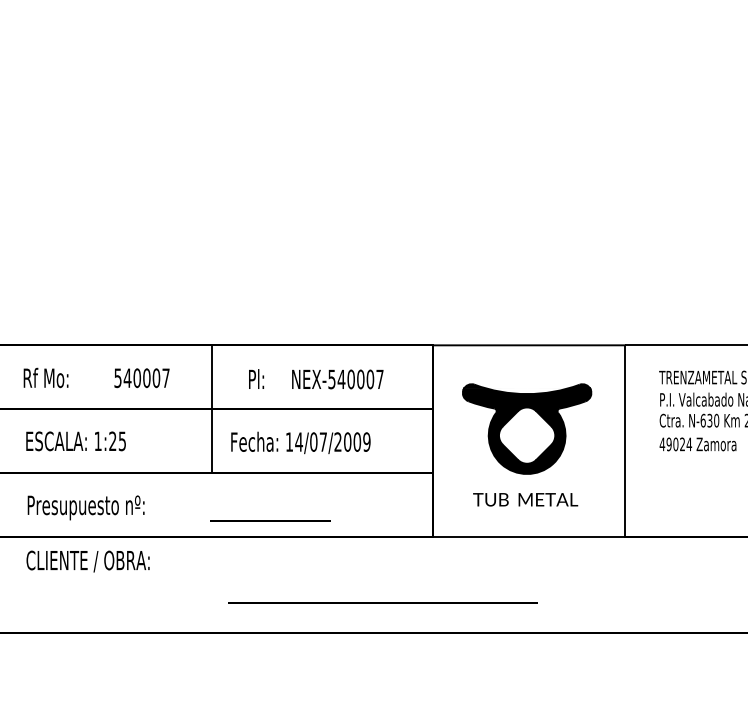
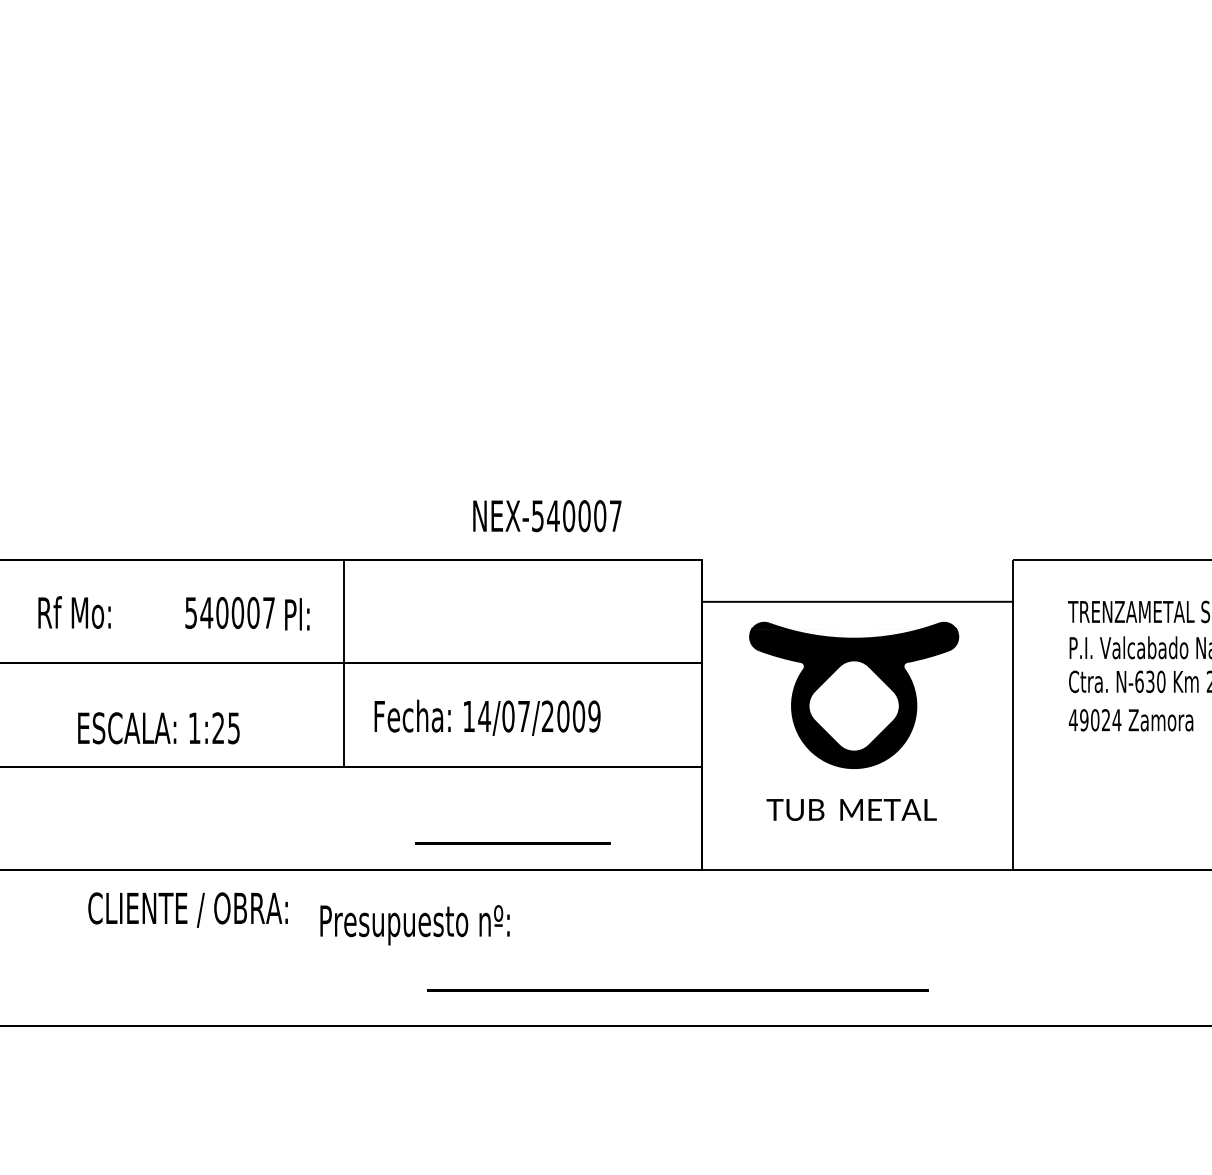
line: (528, 345) -> (856, 602), moved
text: (256, 378) -> (297, 613), moved
text: (337, 379) -> (546, 516), moved
text: (75, 441) -> (157, 728), moved
text: (85, 507) -> (413, 924), moved
text: (270, 520) -> (512, 843), moved
text: (87, 561) -> (187, 909), moved
text: (382, 602) -> (676, 989), moved

